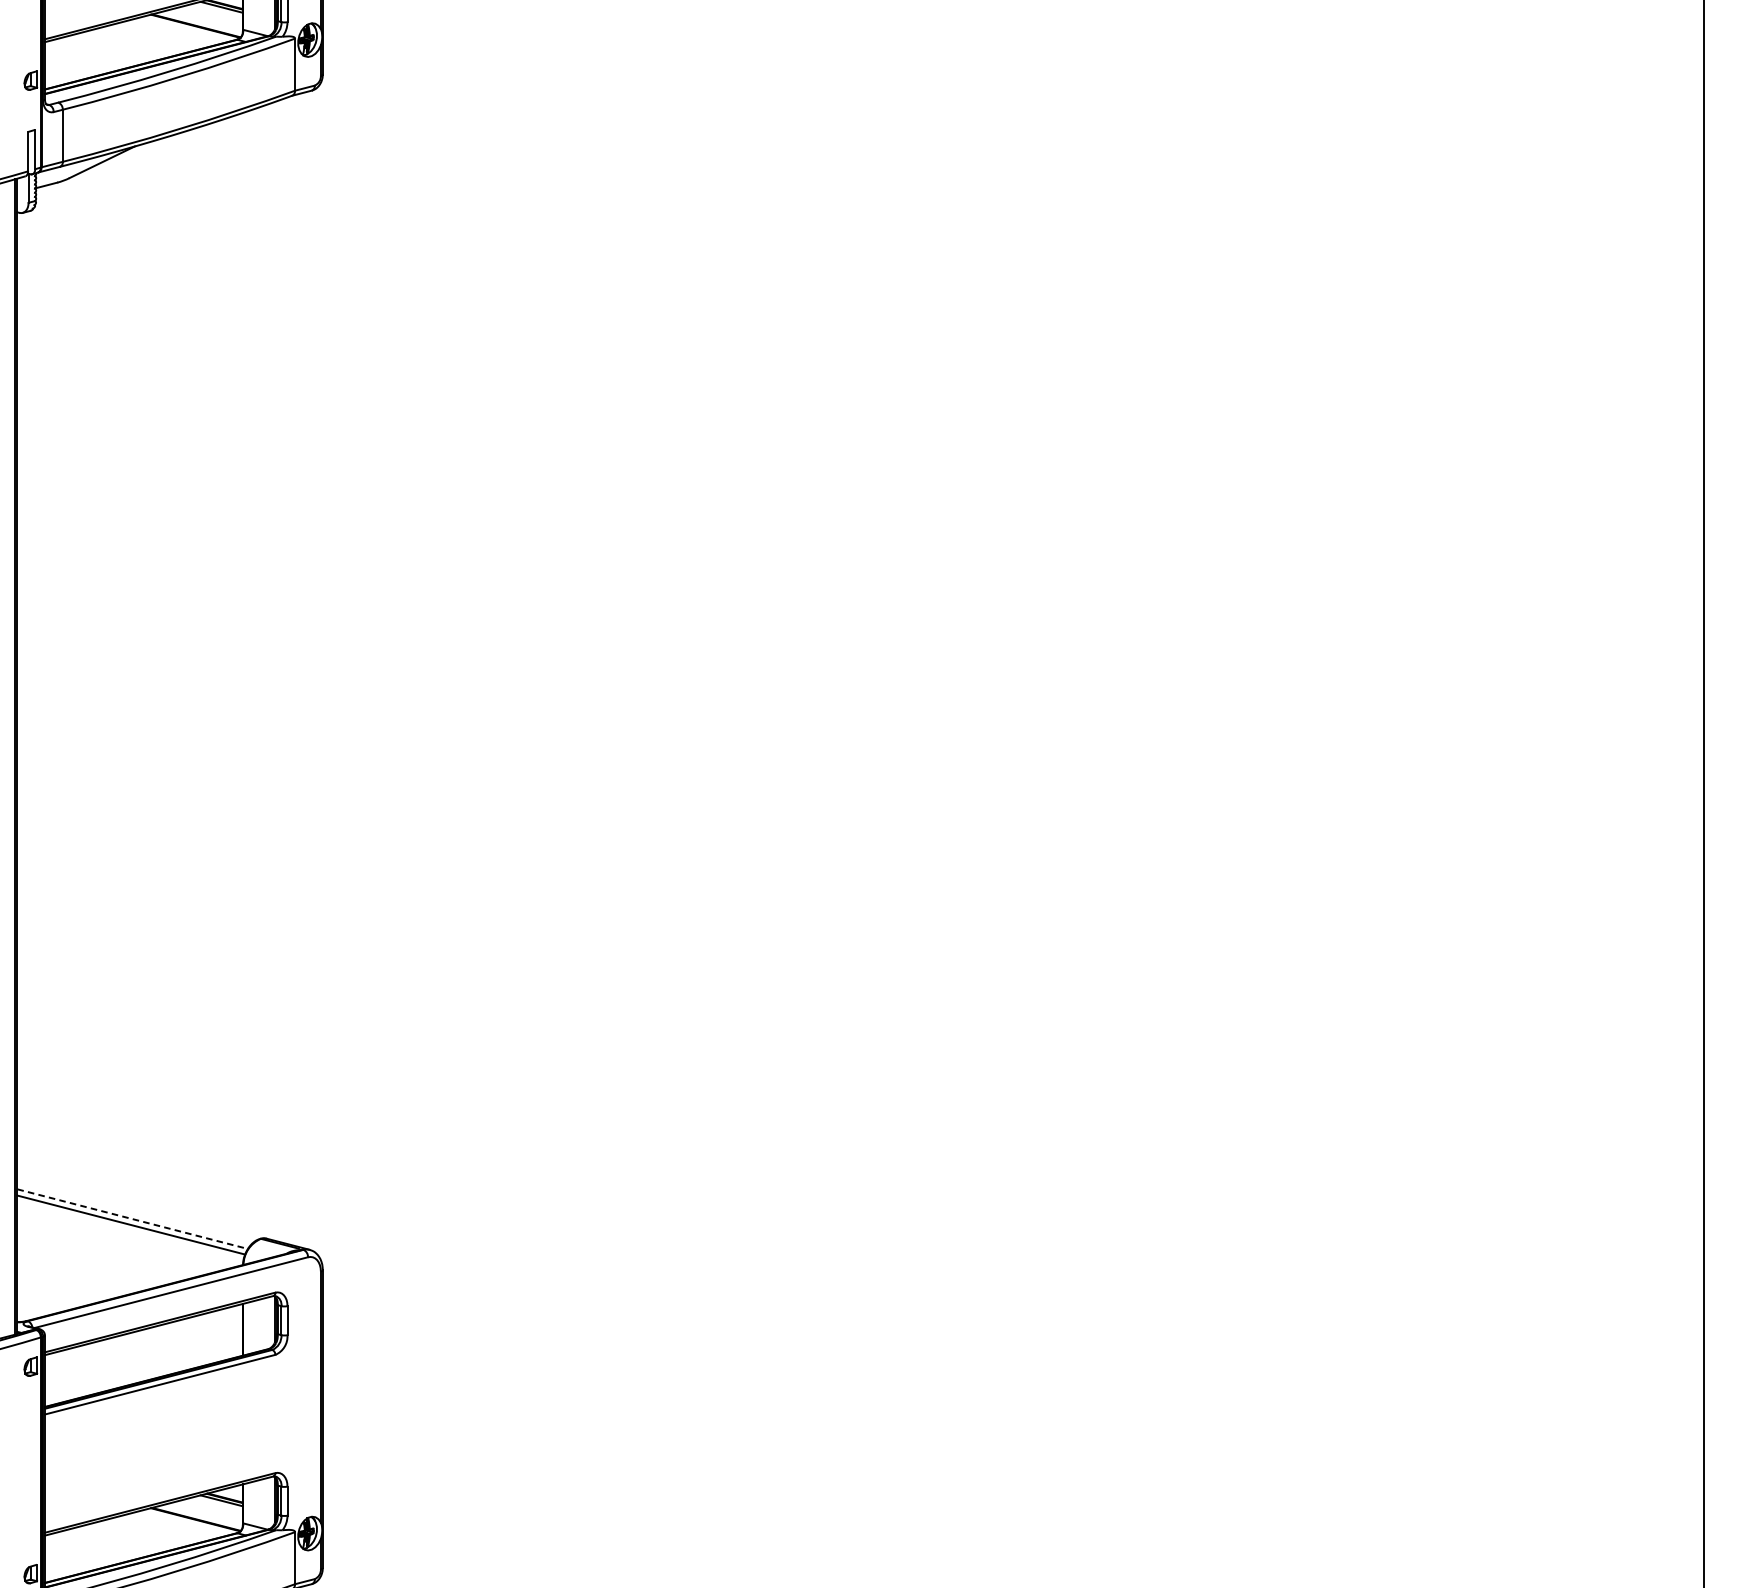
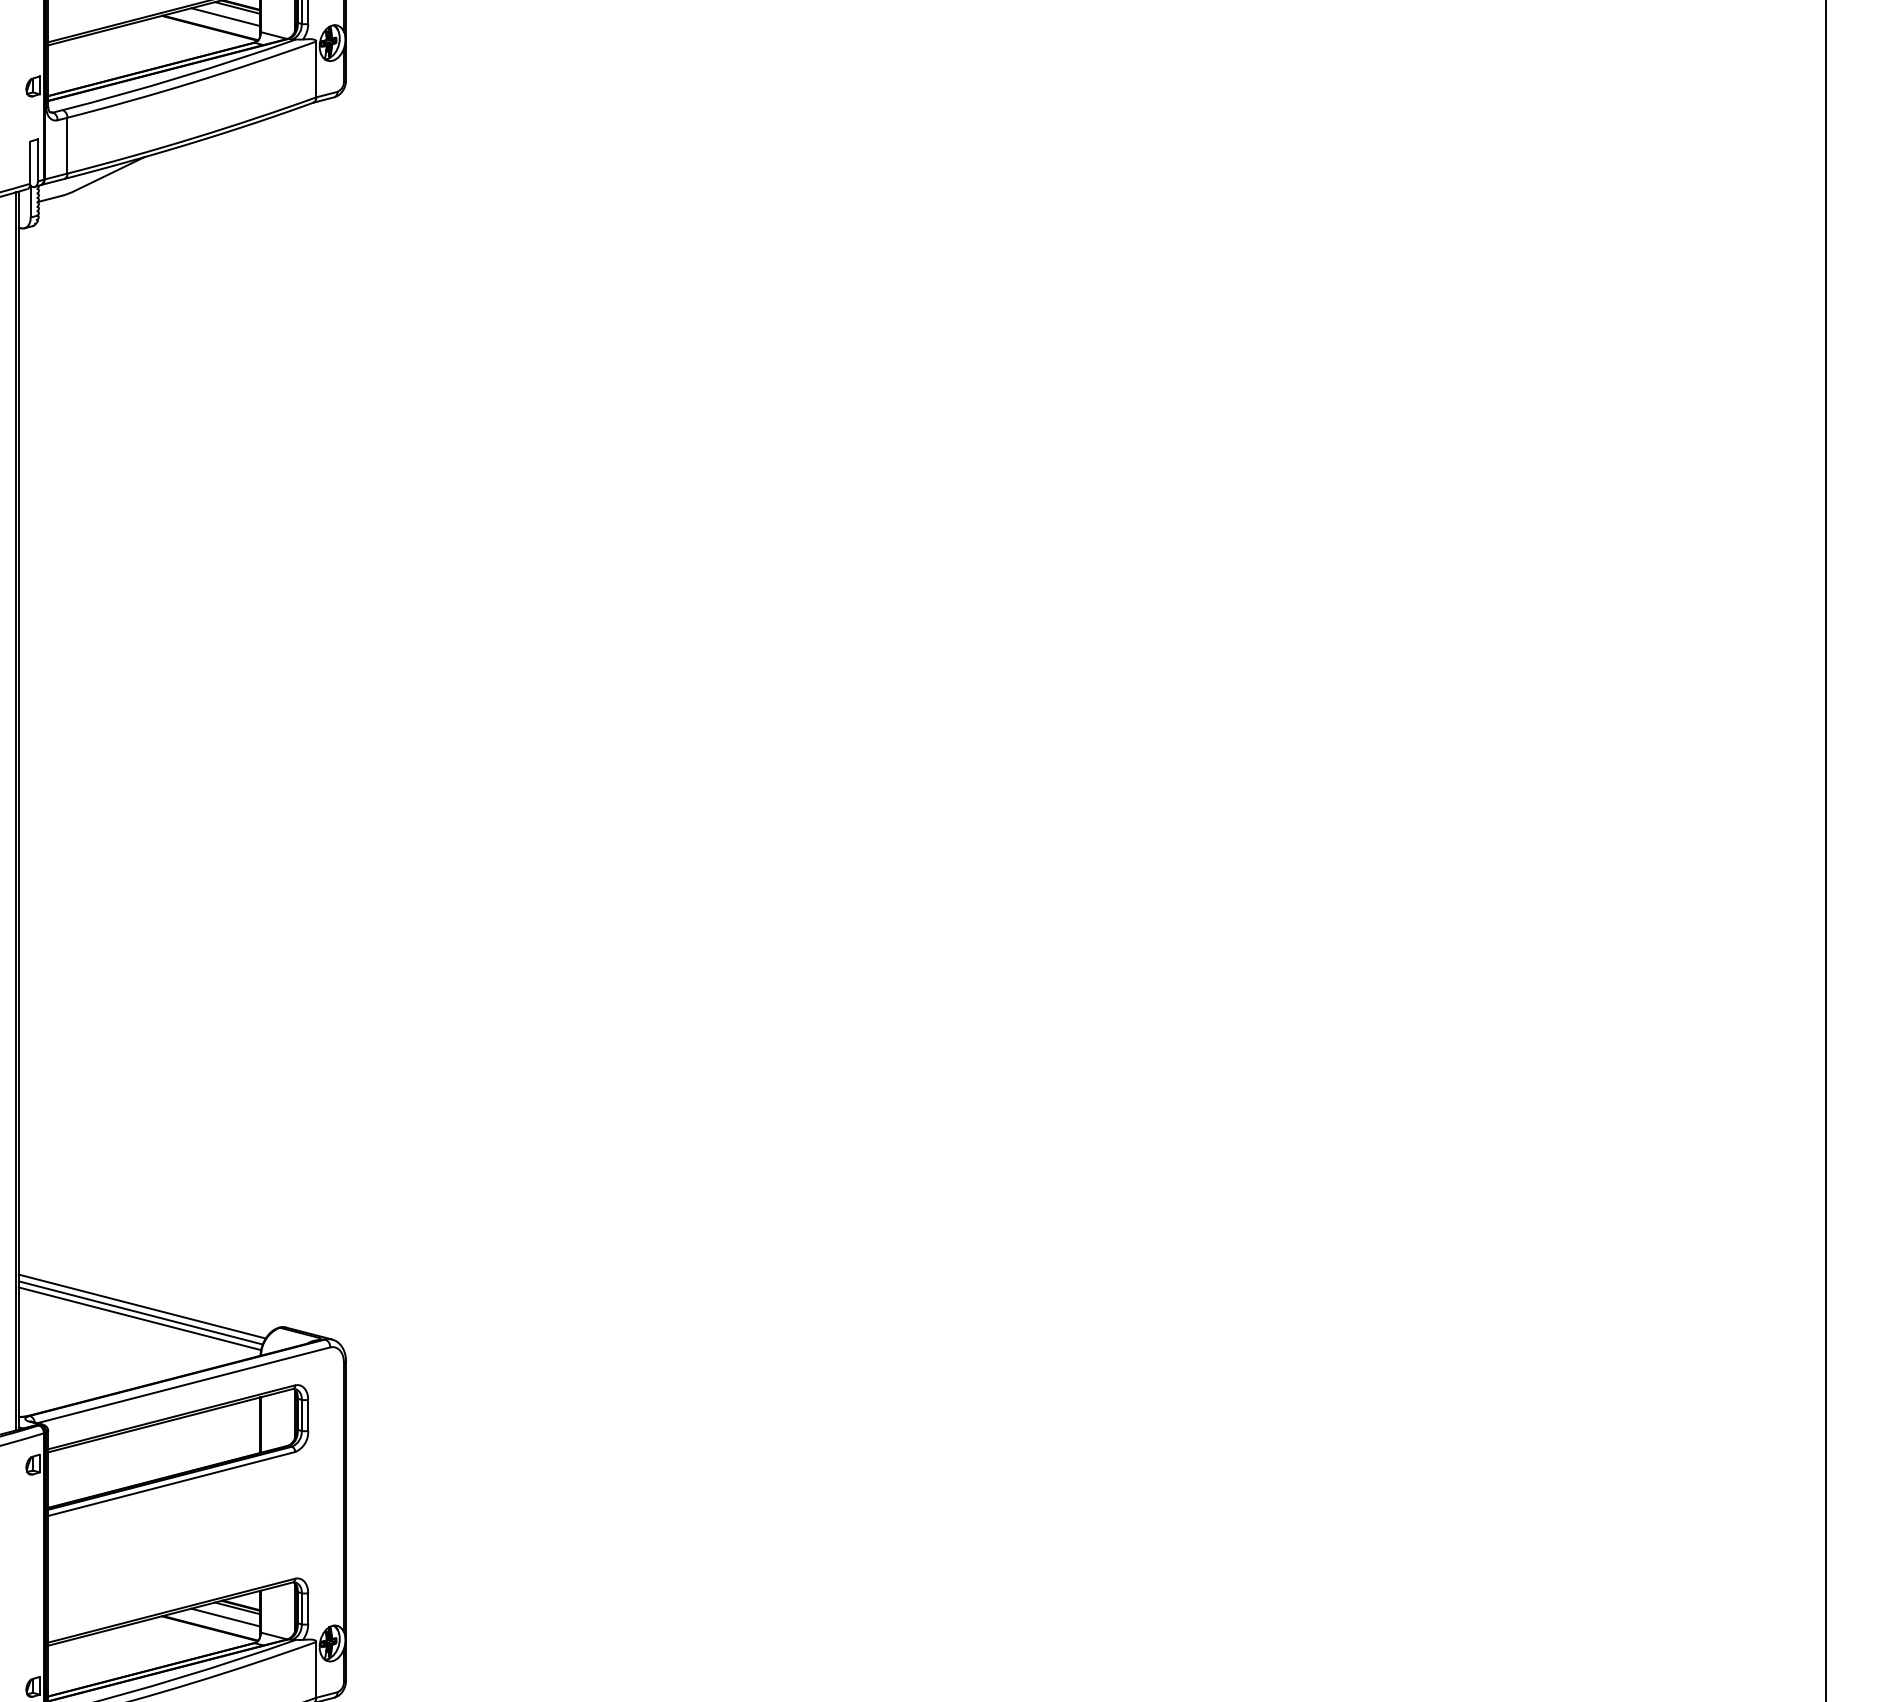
line: (210, 16) -> (225, 17), added
line: (132, 1219) -> (142, 1306), dashed -> solid
line: (130, 1230) -> (139, 1318), added
line: (210, 1509) -> (225, 1617), added

